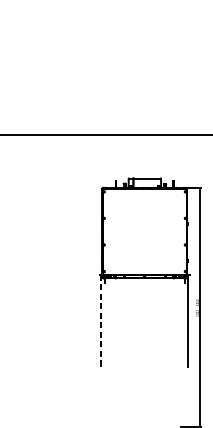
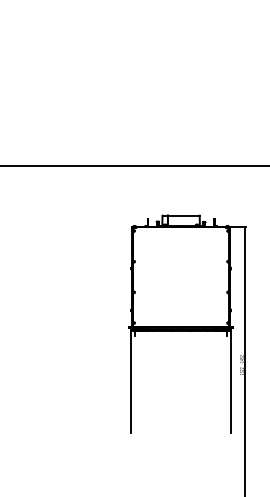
line: (101, 320) -> (131, 379), dashed -> solid

